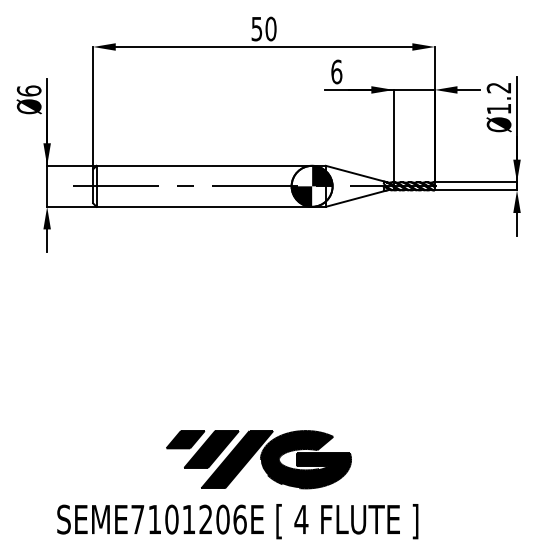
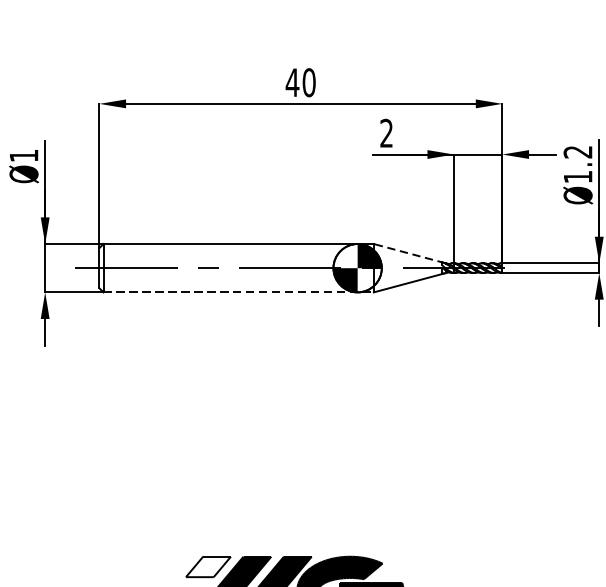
text: (256, 29) -> (292, 83), 50 -> 40
text: (336, 71) -> (386, 132), 6 -> 2
text: (28, 90) -> (23, 155), Ø6 -> Ø1
line: (355, 173) -> (408, 253), solid -> dashed
line: (211, 206) -> (238, 291), solid -> dashed
fill: (185, 439) -> (208, 566), removed

